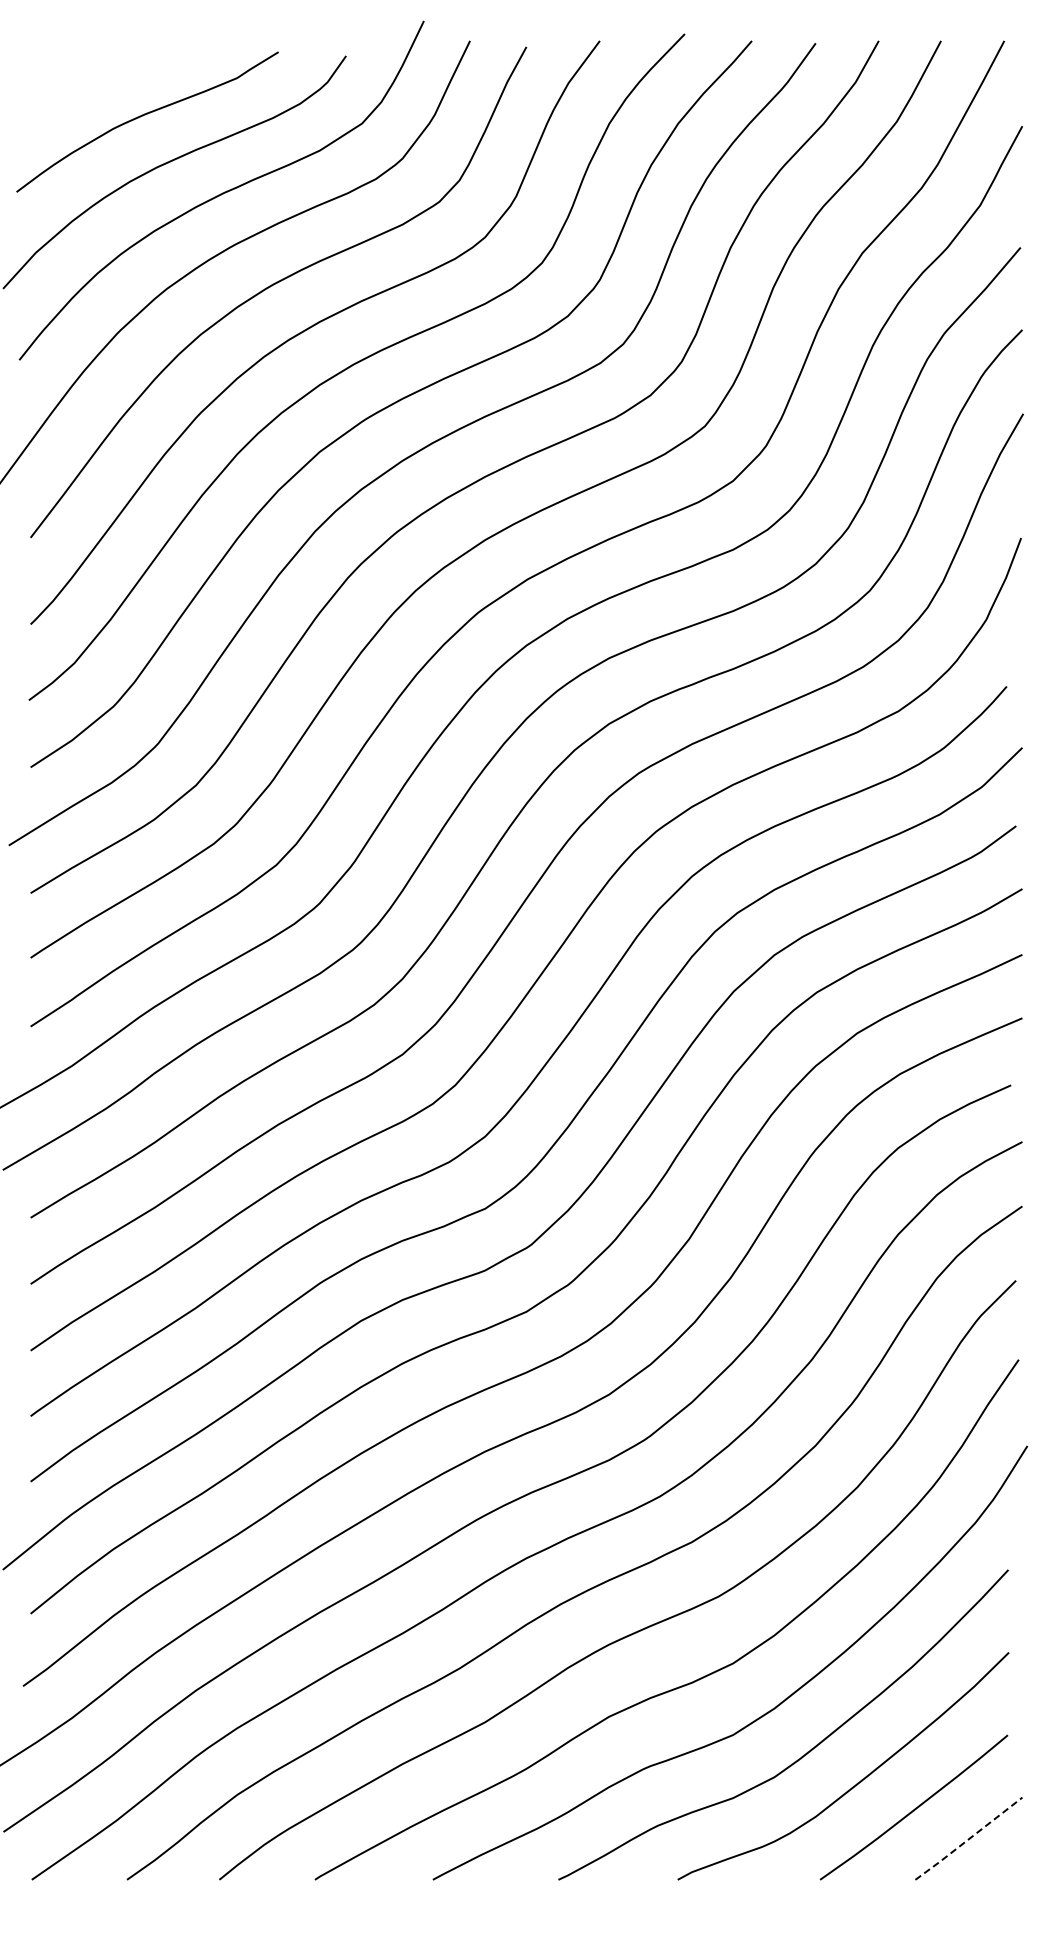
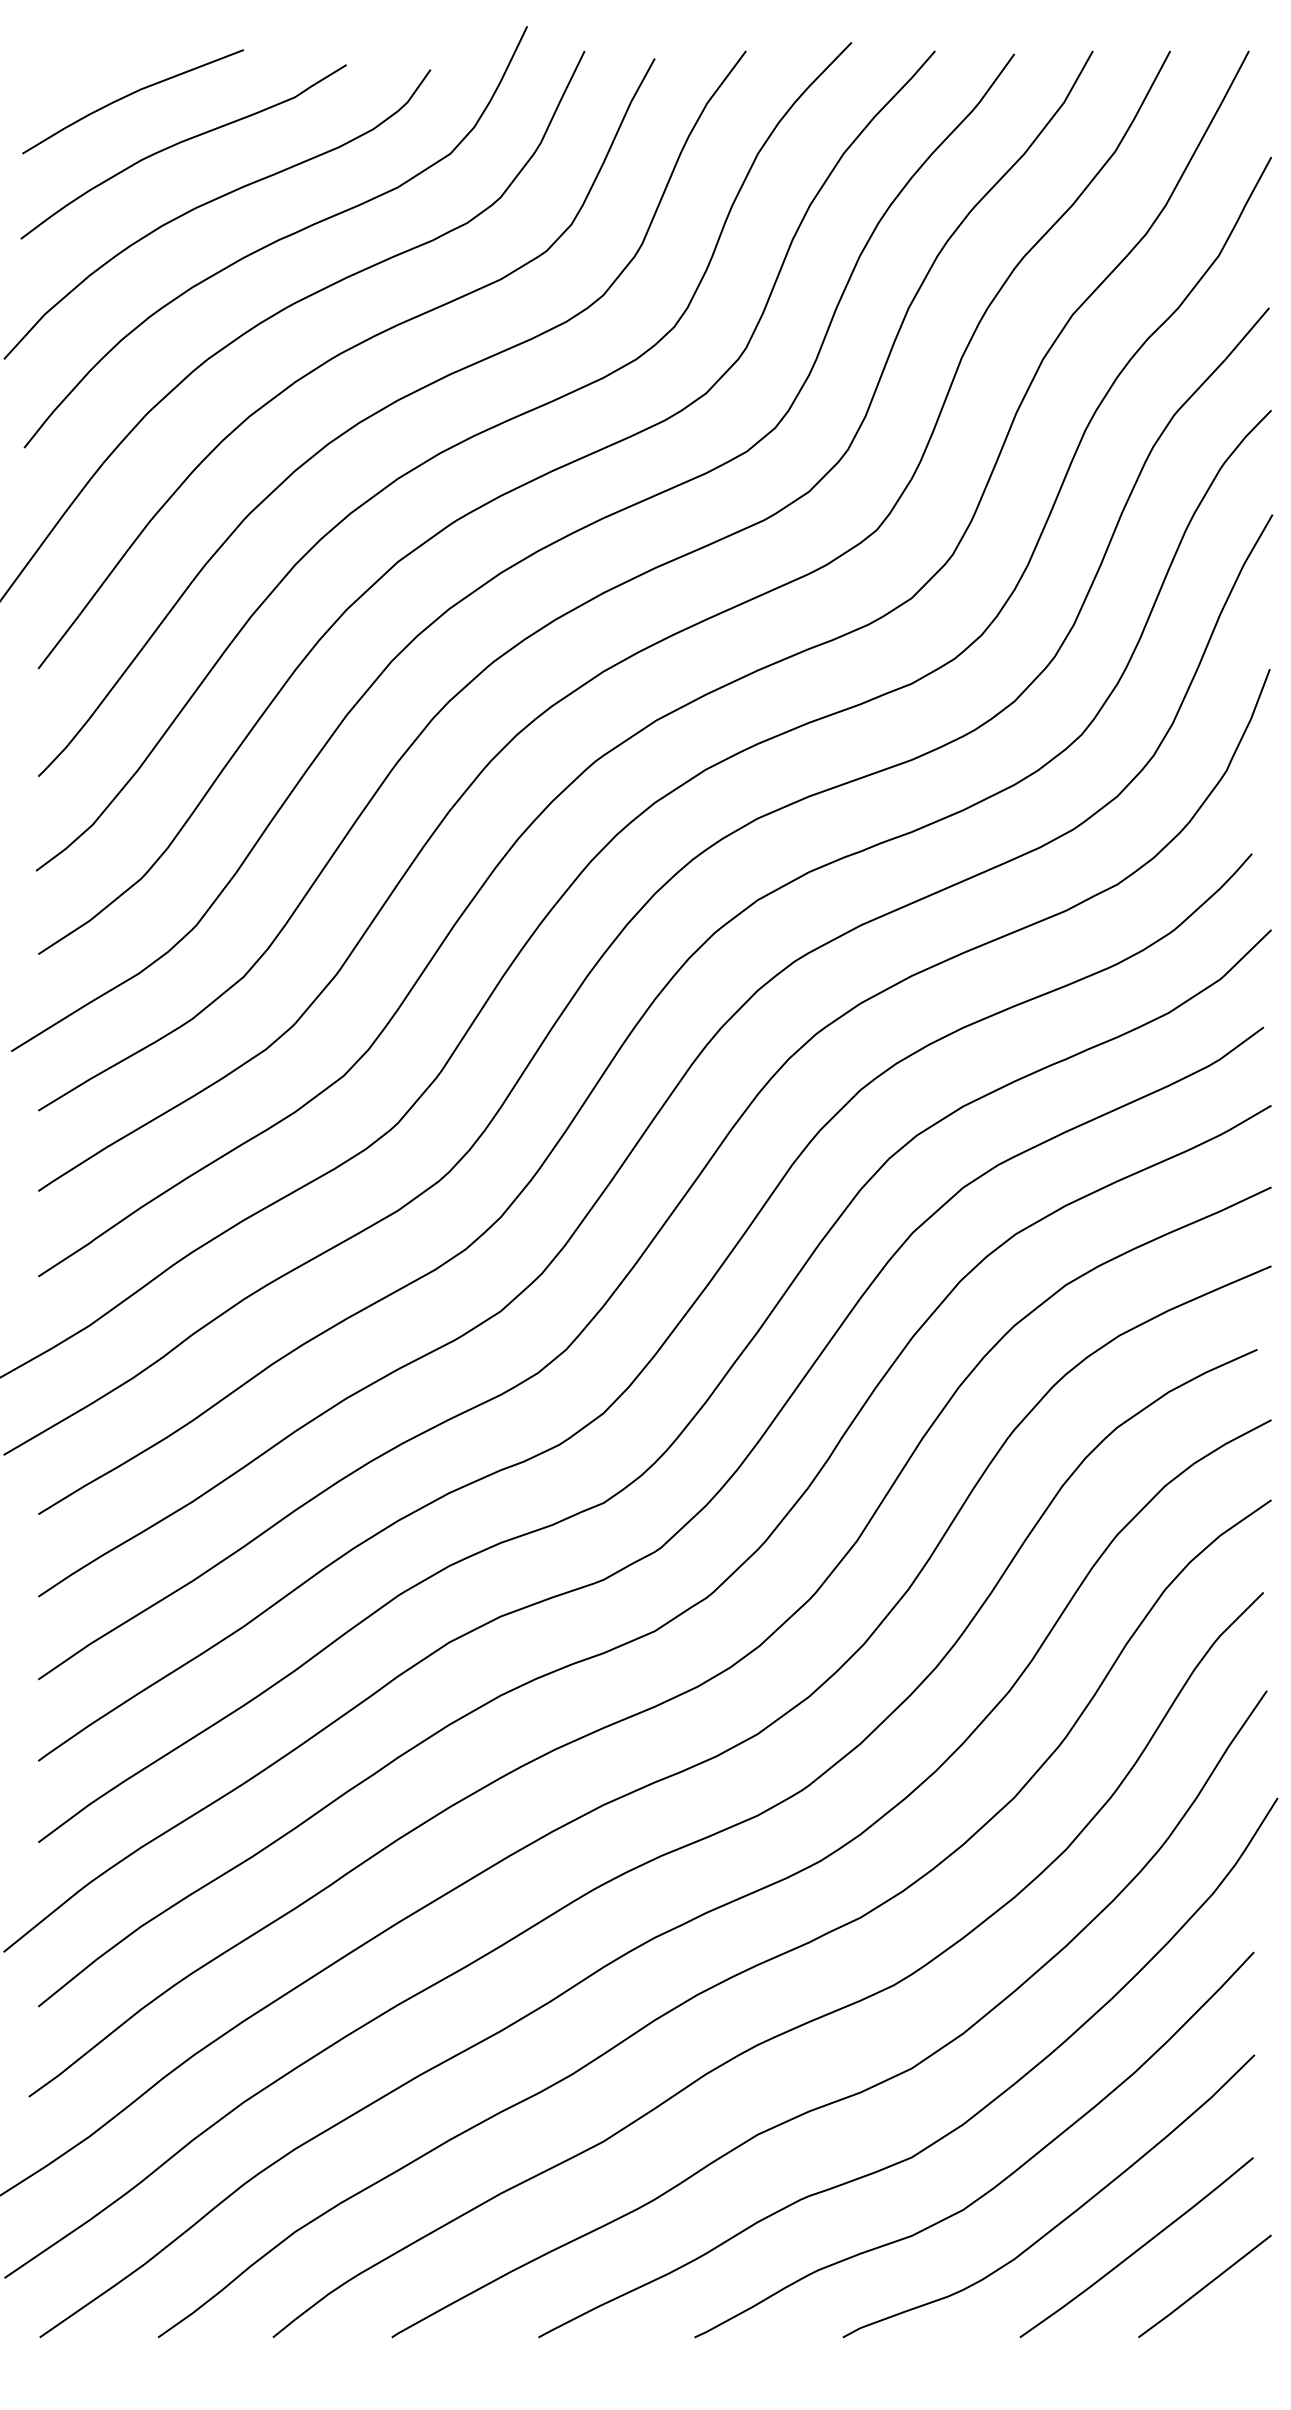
curve: (103, 77) -> (128, 96), added
line: (968, 1839) -> (1204, 2287), dashed -> solid

